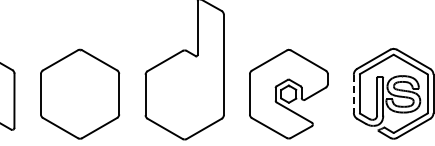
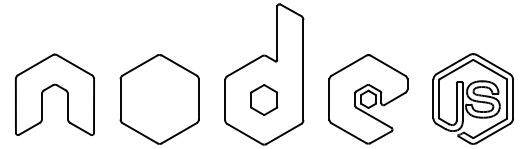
part: (183, 94) -> (263, 99), added
line: (353, 94) -> (433, 99), dashed -> solid

